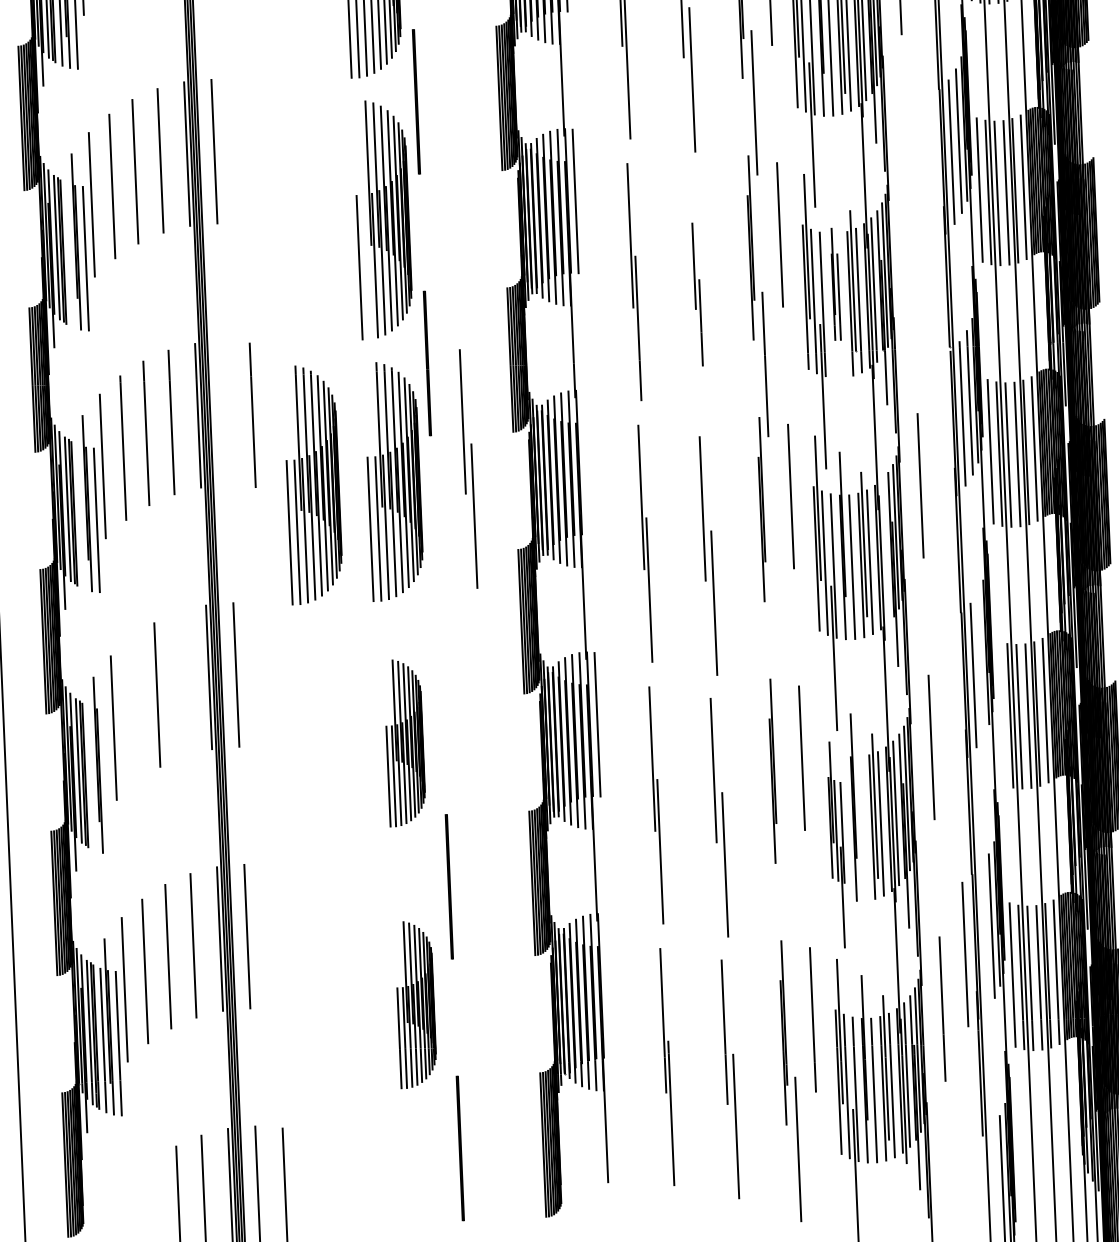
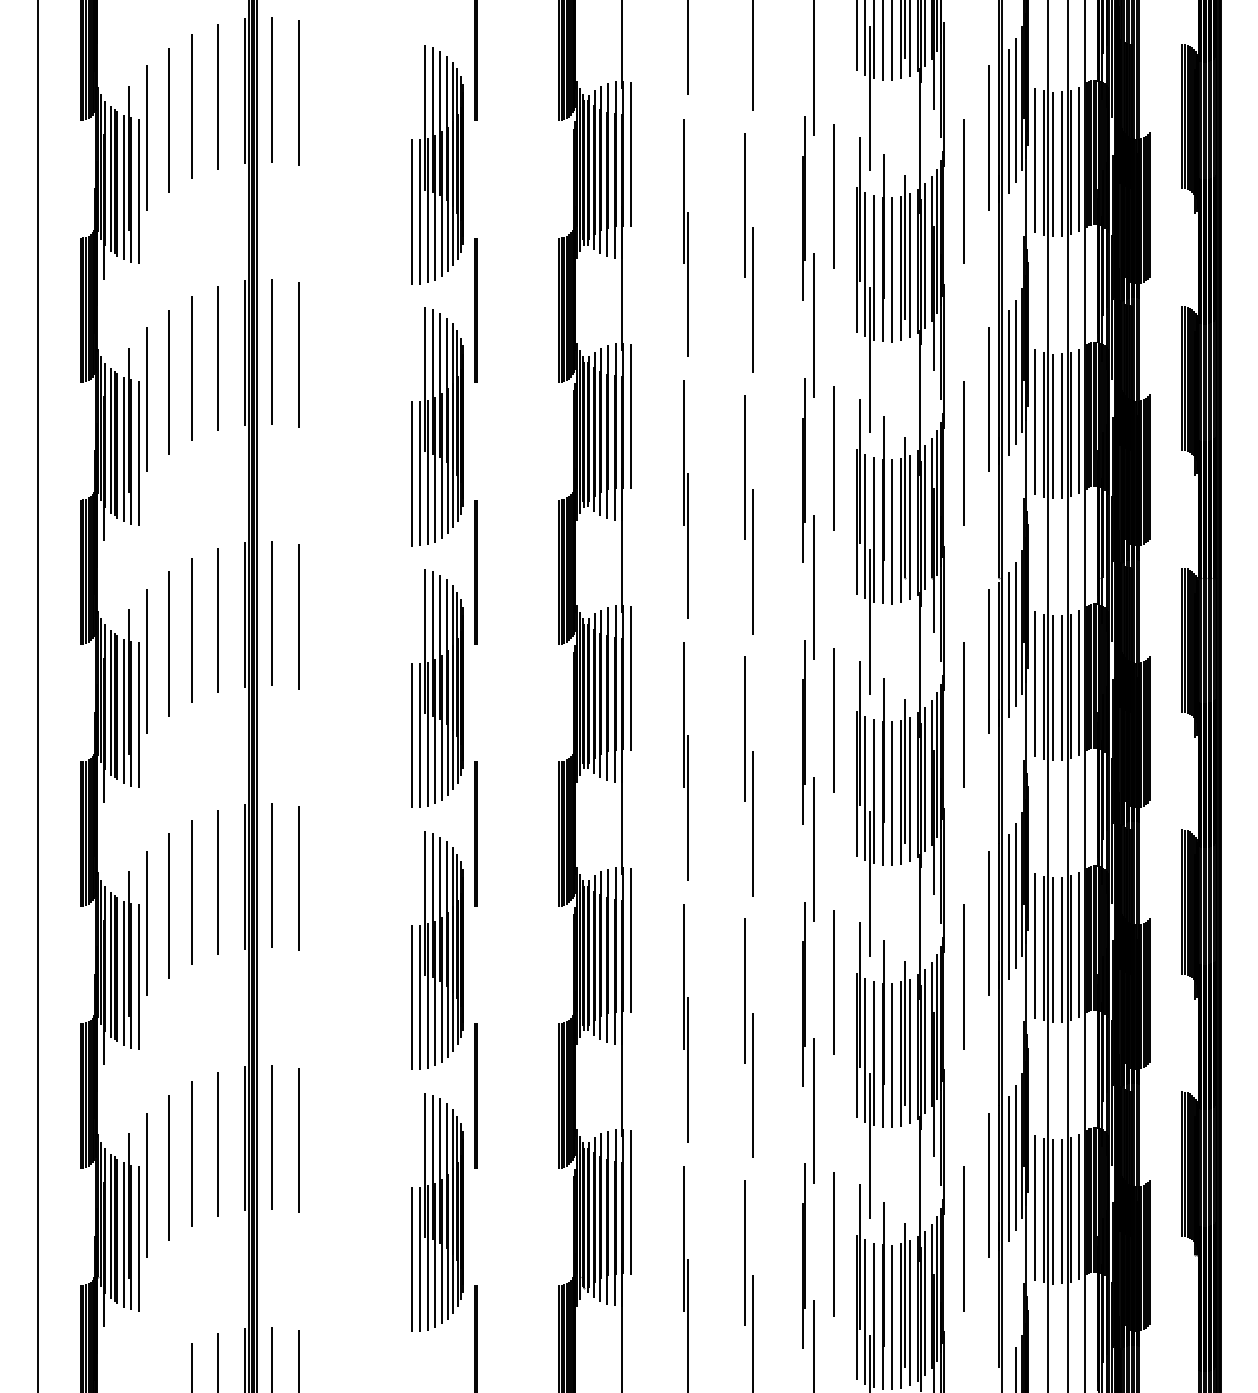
line: (241, 153) -> (299, 354), added
line: (932, 169) -> (988, 399), added
line: (909, 224) -> (963, 453), added
line: (70, 255) -> (123, 449), added
line: (367, 267) -> (420, 473), added
part: (835, 284) -> (887, 510), size x1.67
part: (697, 294) -> (748, 514), size x1.67
line: (224, 413) -> (271, 613), added
line: (943, 431) -> (988, 661), added
line: (586, 463) -> (630, 678), added
part: (468, 469) -> (512, 679), removed
part: (312, 484) -> (356, 688), removed
line: (81, 517) -> (123, 711), added
line: (885, 551) -> (925, 779), added
line: (437, 624) -> (475, 833), added
line: (776, 626) -> (813, 849), added
line: (980, 663) -> (1016, 895), added
line: (262, 676) -> (298, 878), added
line: (182, 684) -> (217, 882), added
line: (954, 692) -> (988, 923), added
line: (134, 709) -> (168, 905), added
line: (1002, 712) -> (1035, 945), added
part: (404, 742) -> (437, 950), size x1.43
line: (92, 779) -> (123, 973), added
line: (108, 781) -> (139, 976), added
line: (862, 828) -> (891, 1055), added
part: (837, 844) -> (865, 1070), size x1.43
line: (787, 887) -> (813, 1110), added
line: (984, 936) -> (1008, 1168), added
line: (274, 938) -> (299, 1140), added
line: (608, 986) -> (630, 1202), added
part: (415, 1004) -> (437, 1212), size x1.43

